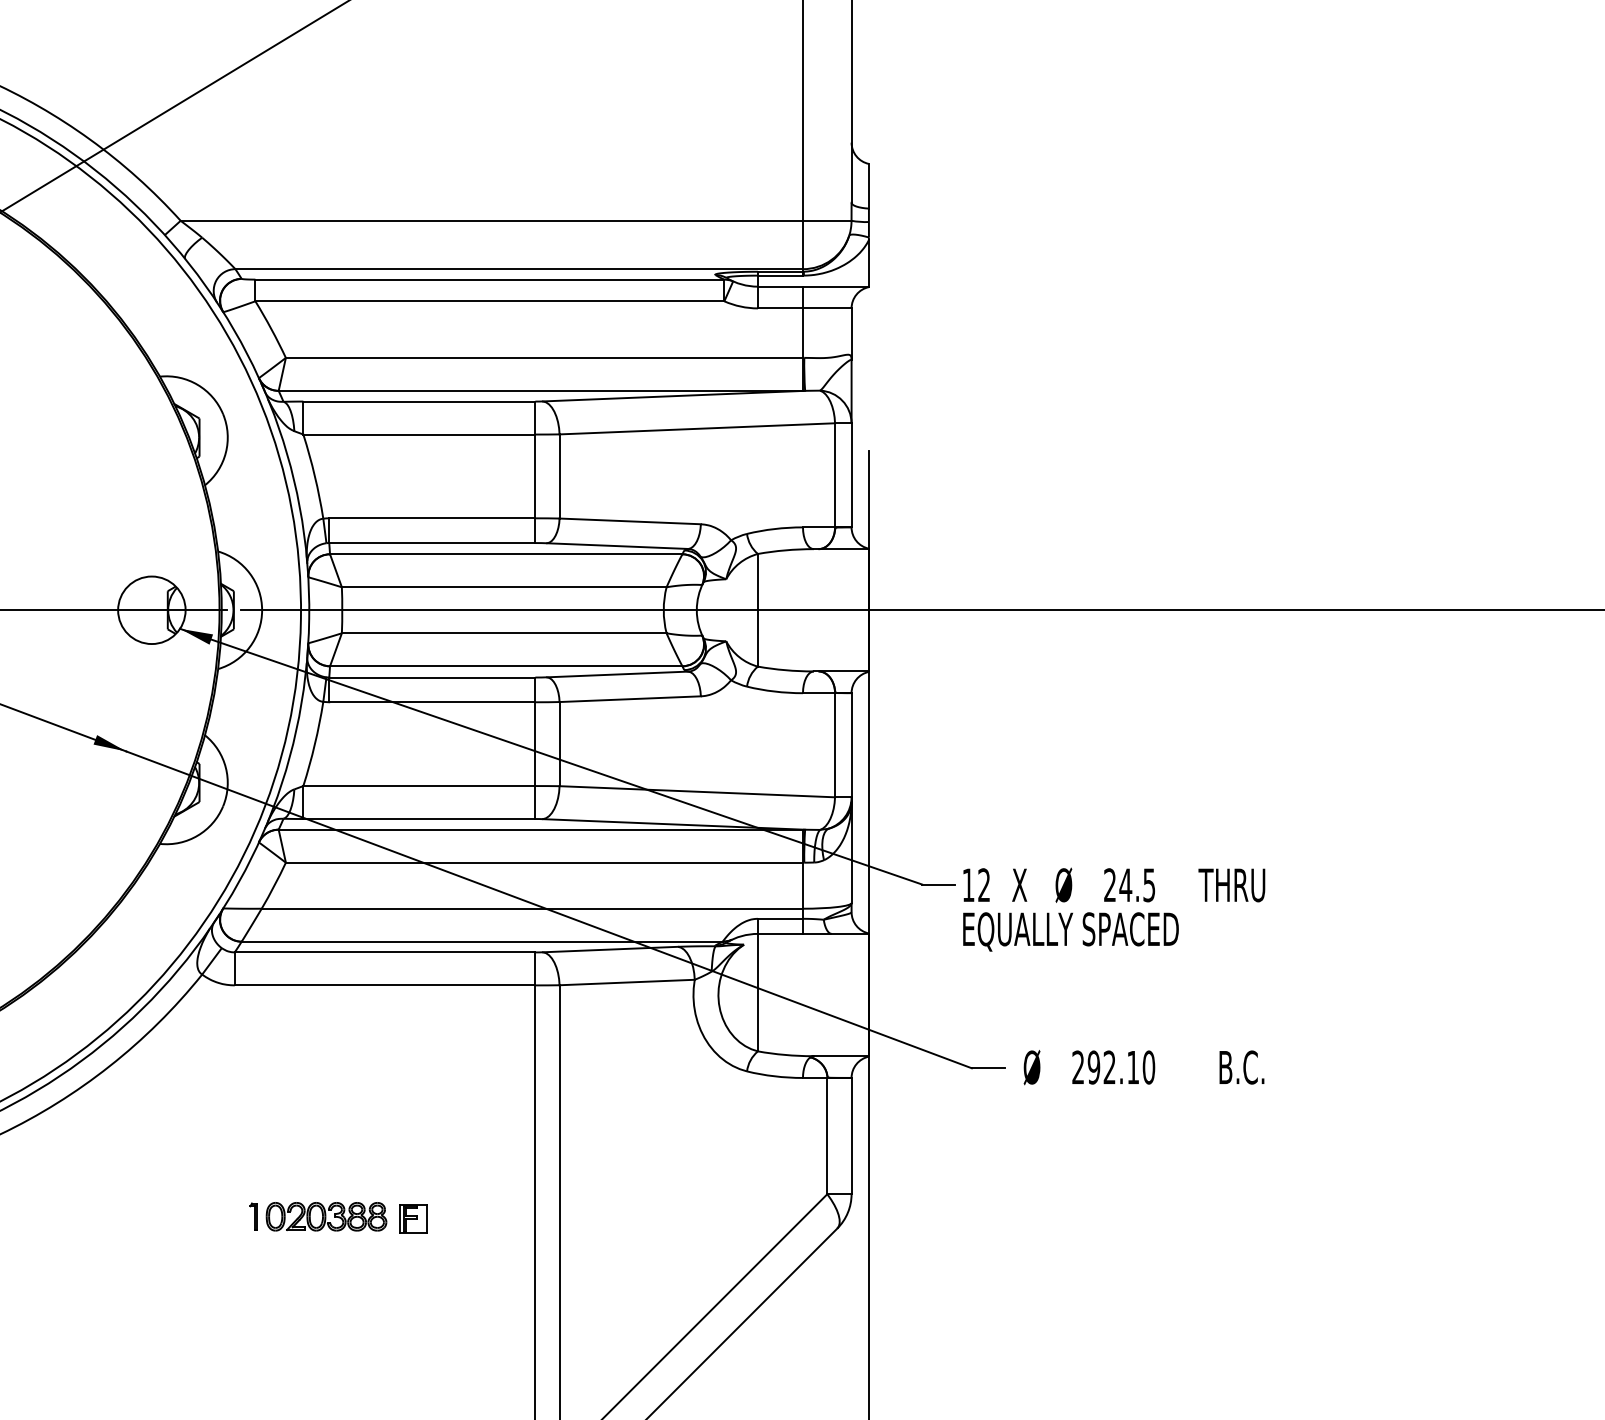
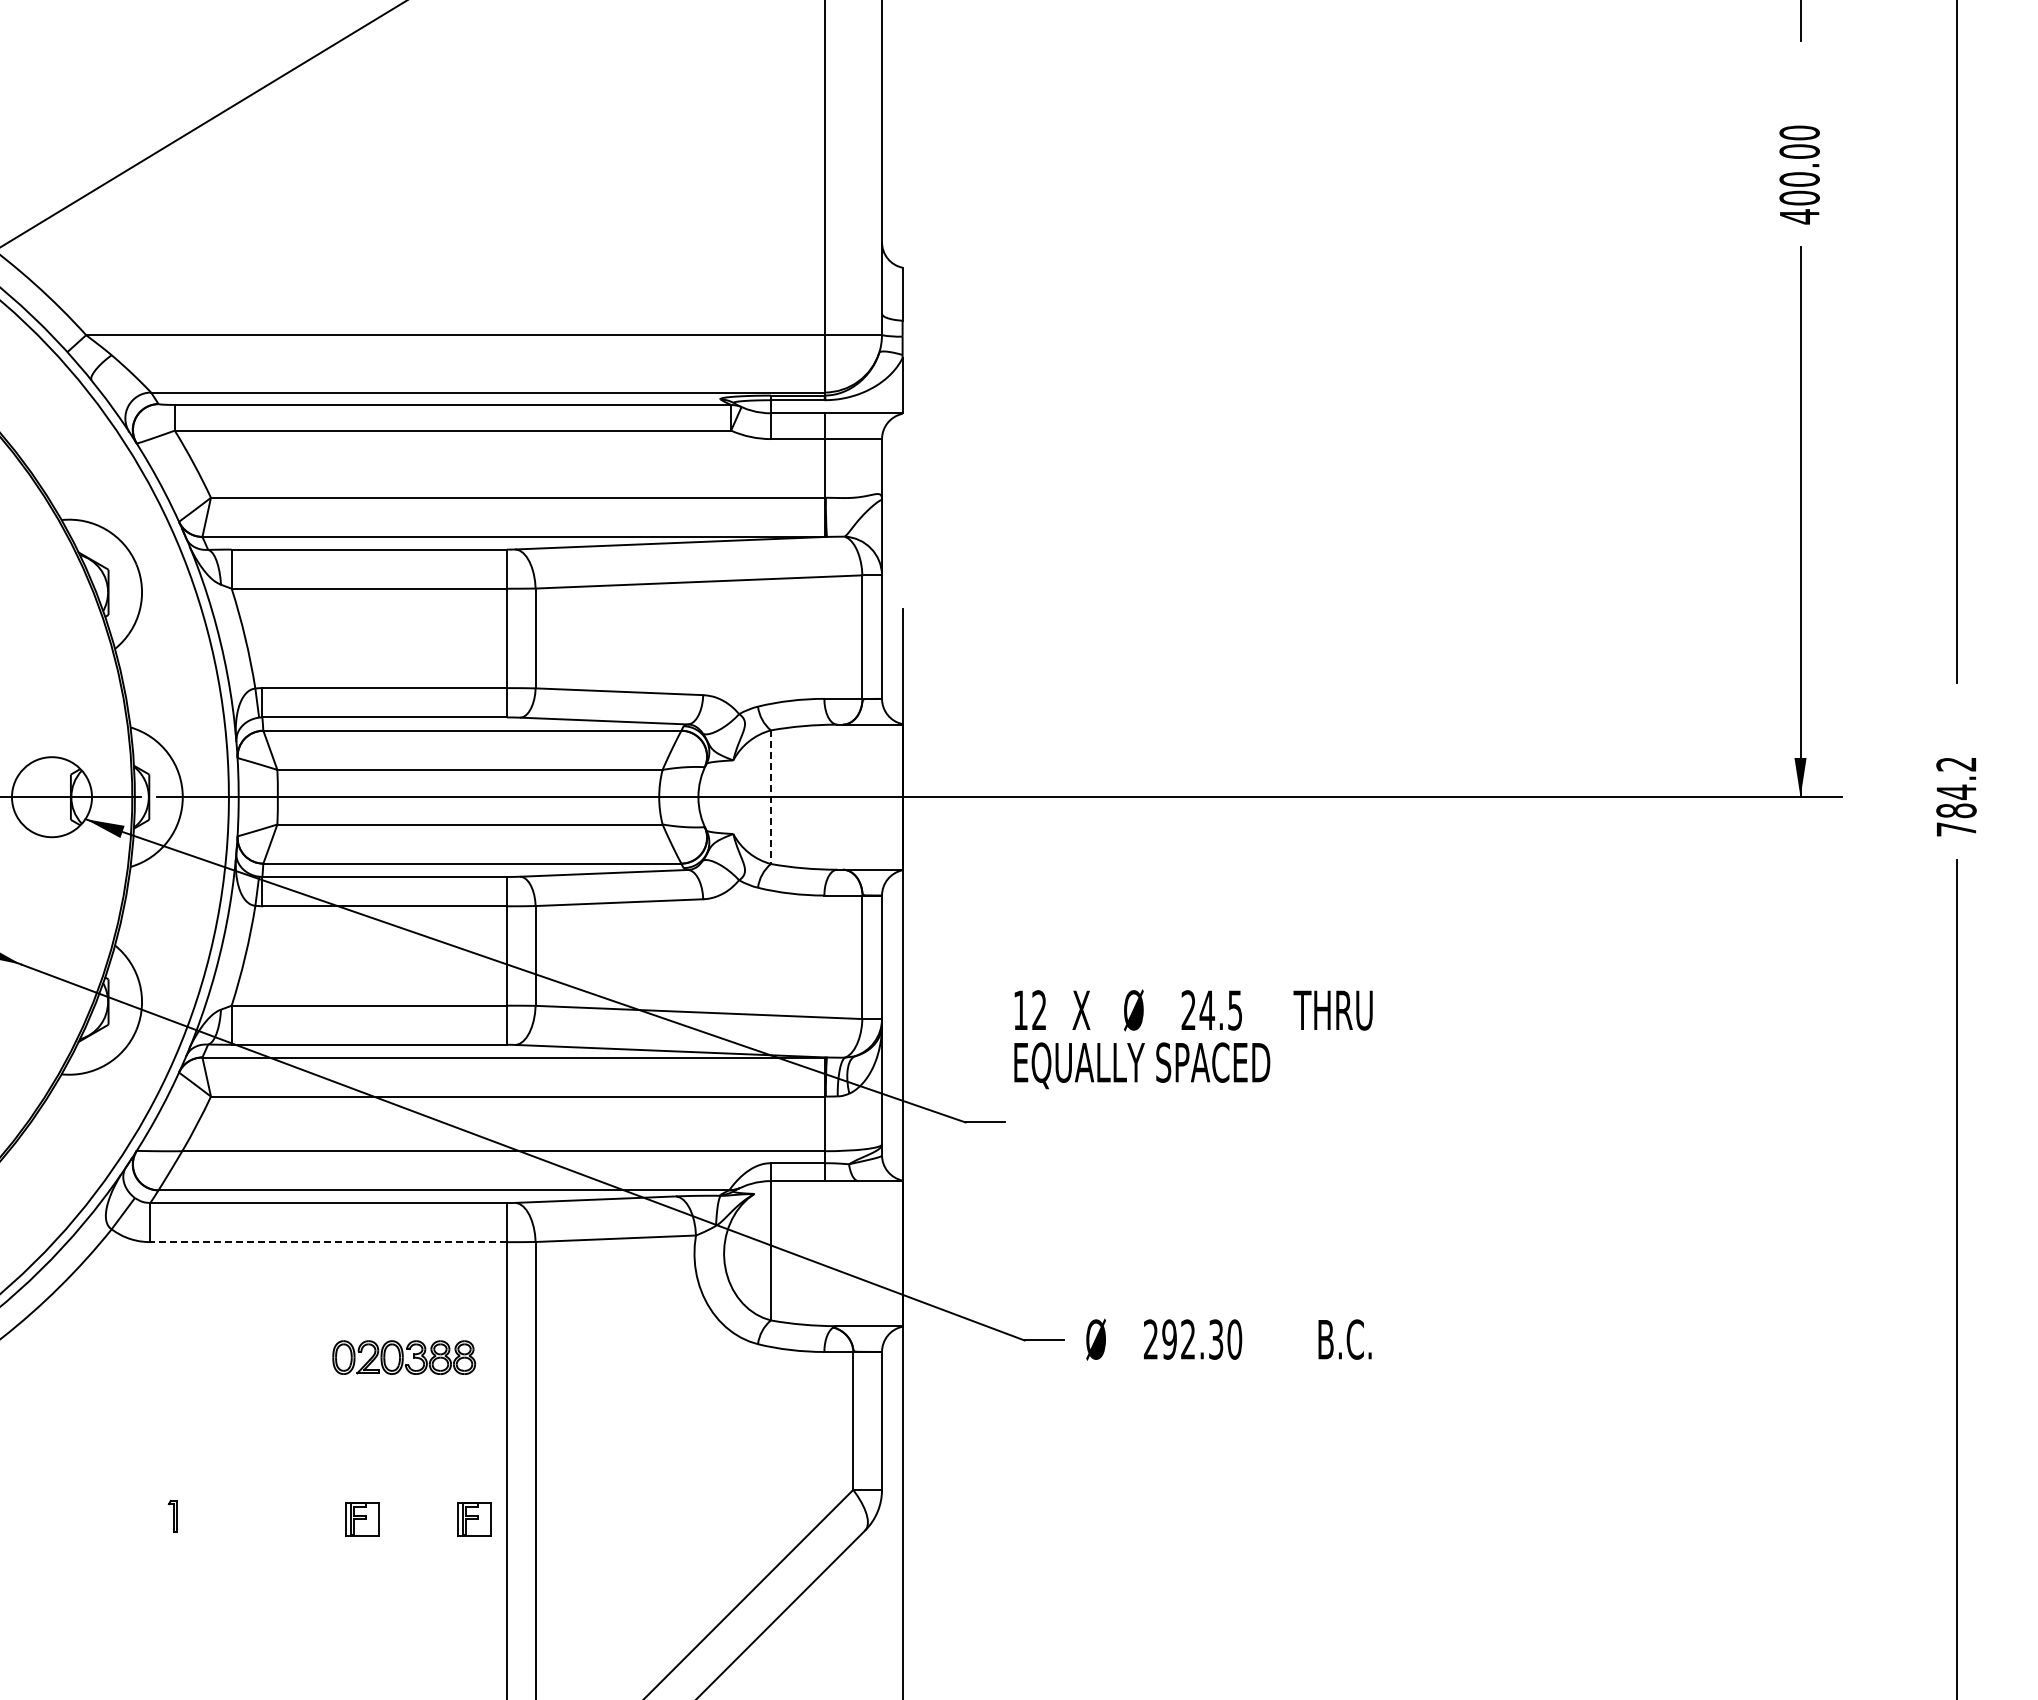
line: (757, 610) -> (770, 797), solid -> dashed
text: (1114, 909) -> (1193, 1039), moved
line: (384, 985) -> (328, 1242), solid -> dashed
text: (1133, 1067) -> (1216, 1339), 292.10 -> 292.30
part: (326, 1216) -> (404, 1357), moved
part: (508, 1219) -> (474, 1519), added

